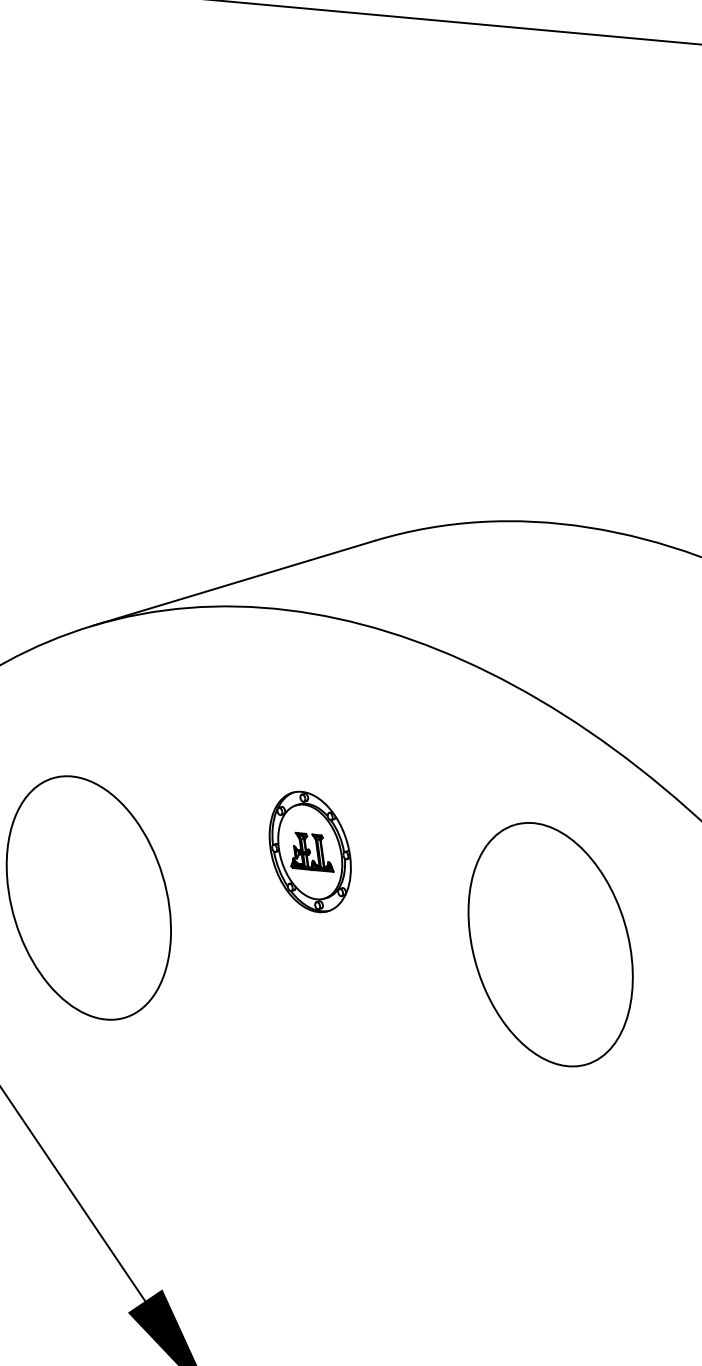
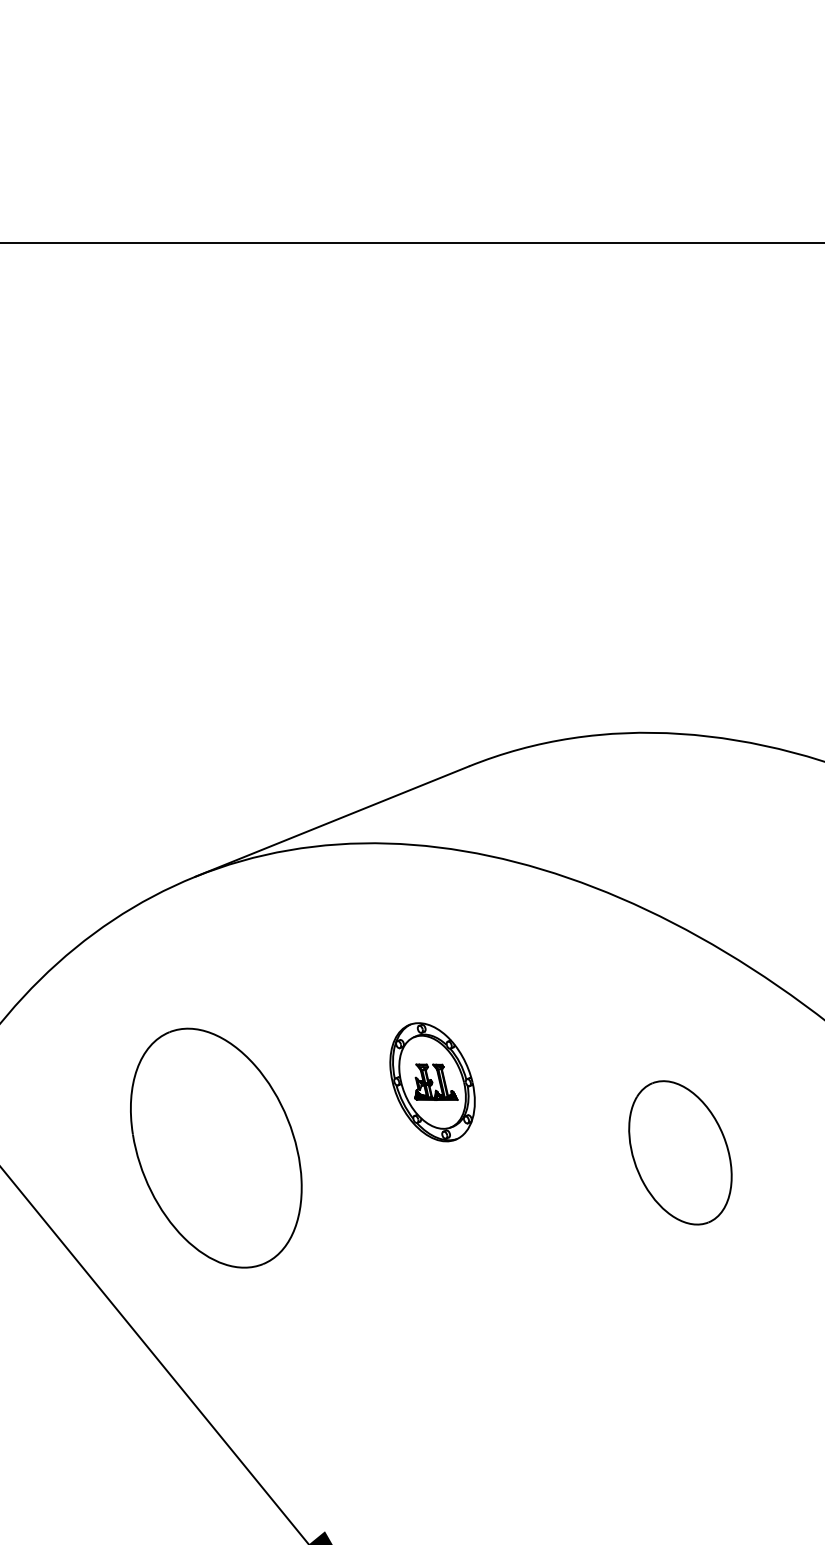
part: (550, 944) -> (680, 1152), size x0.6

